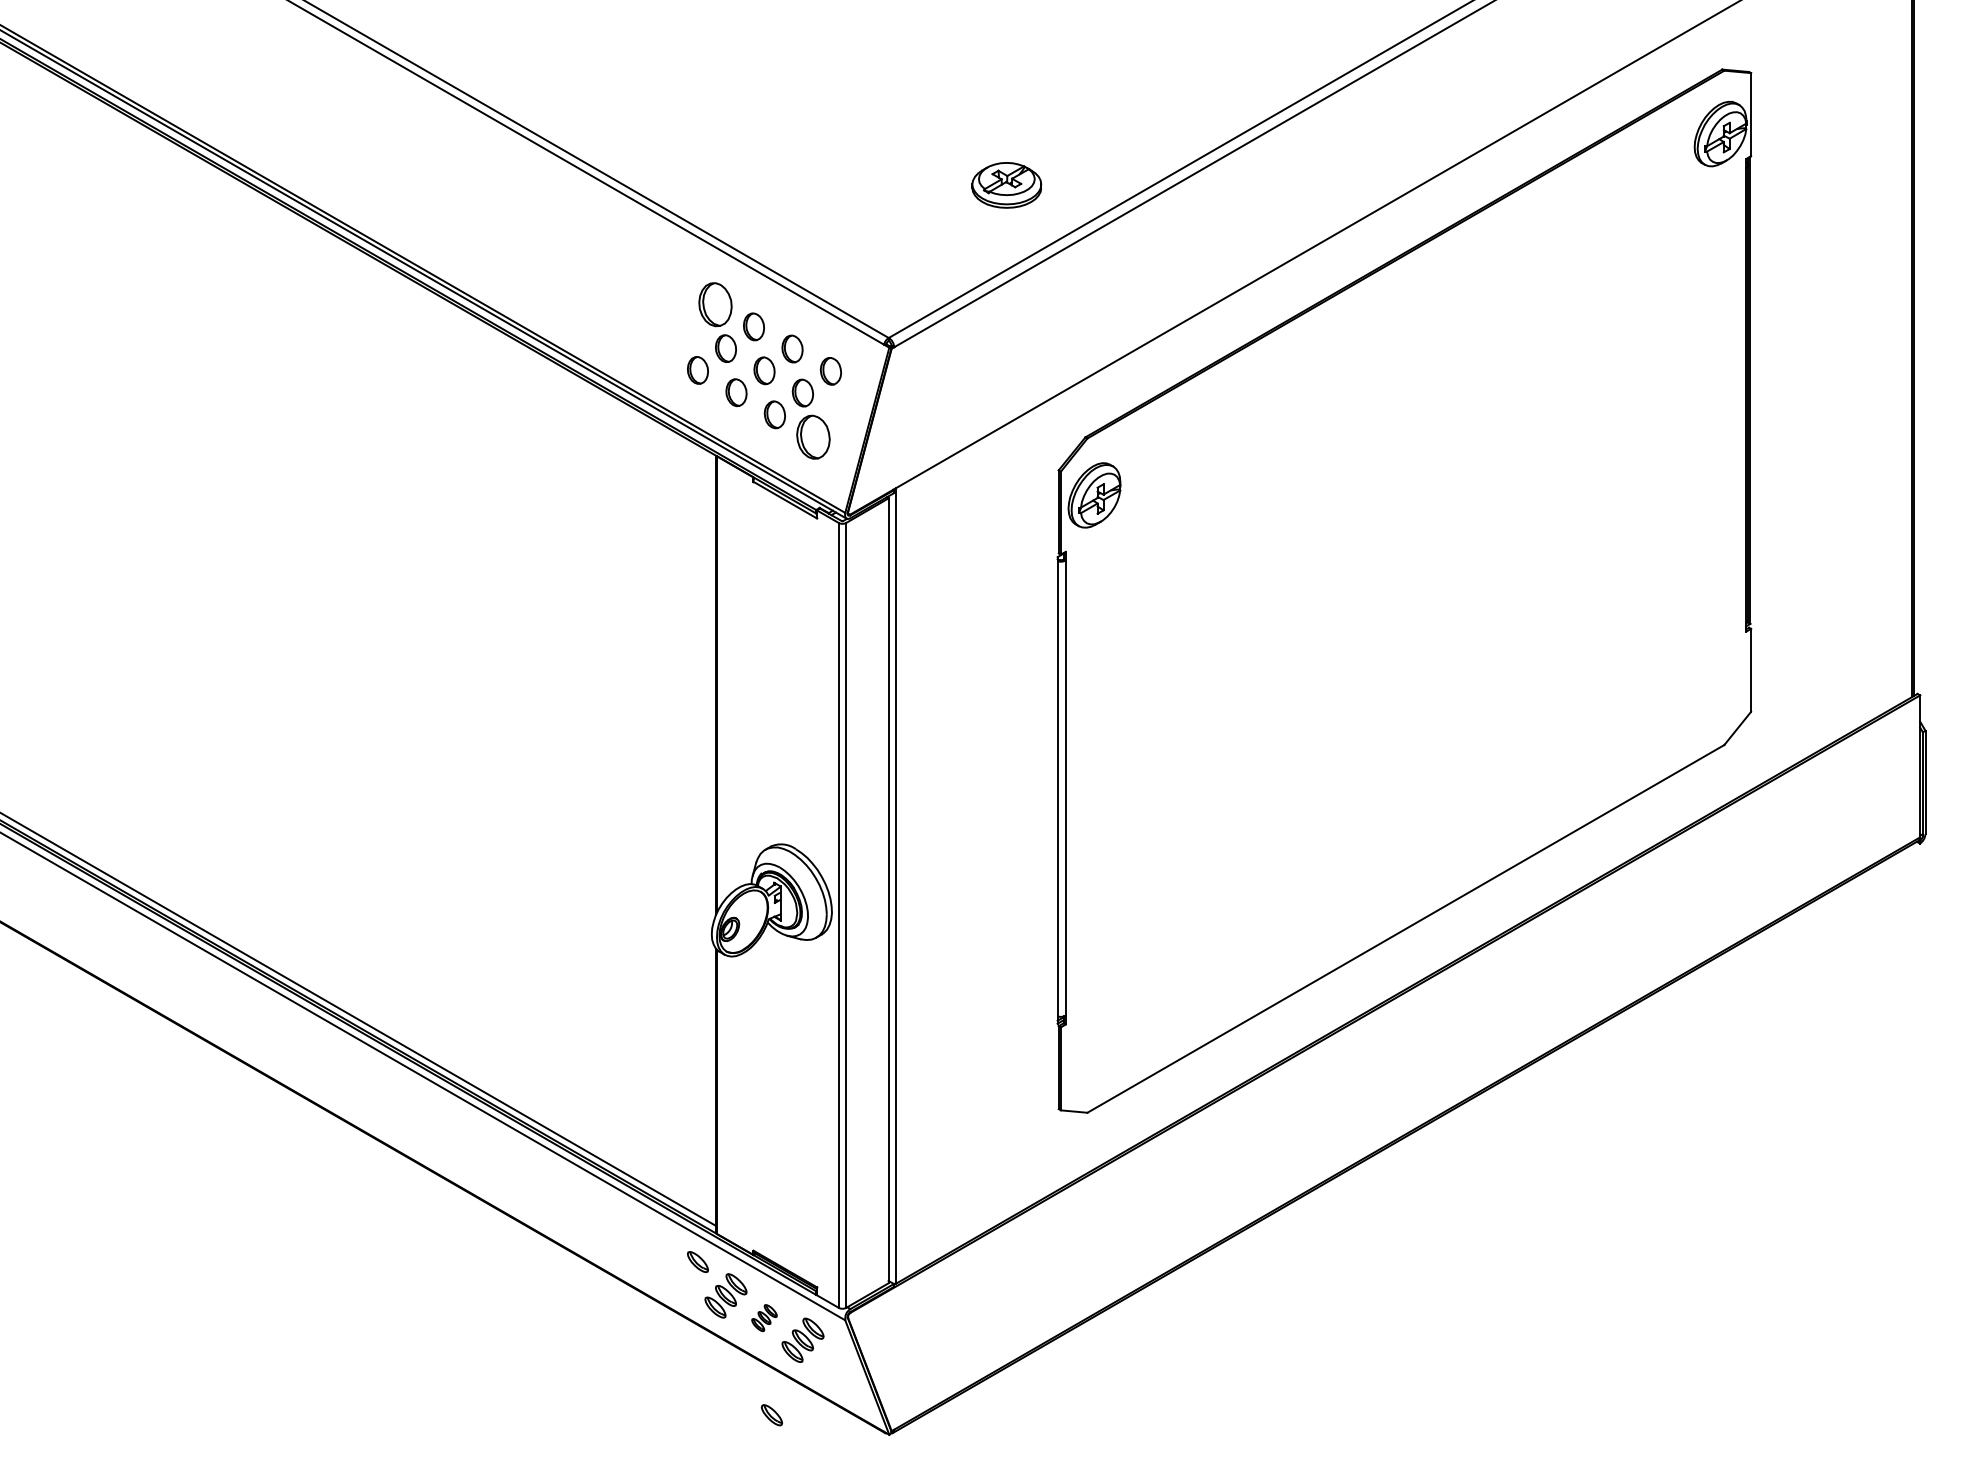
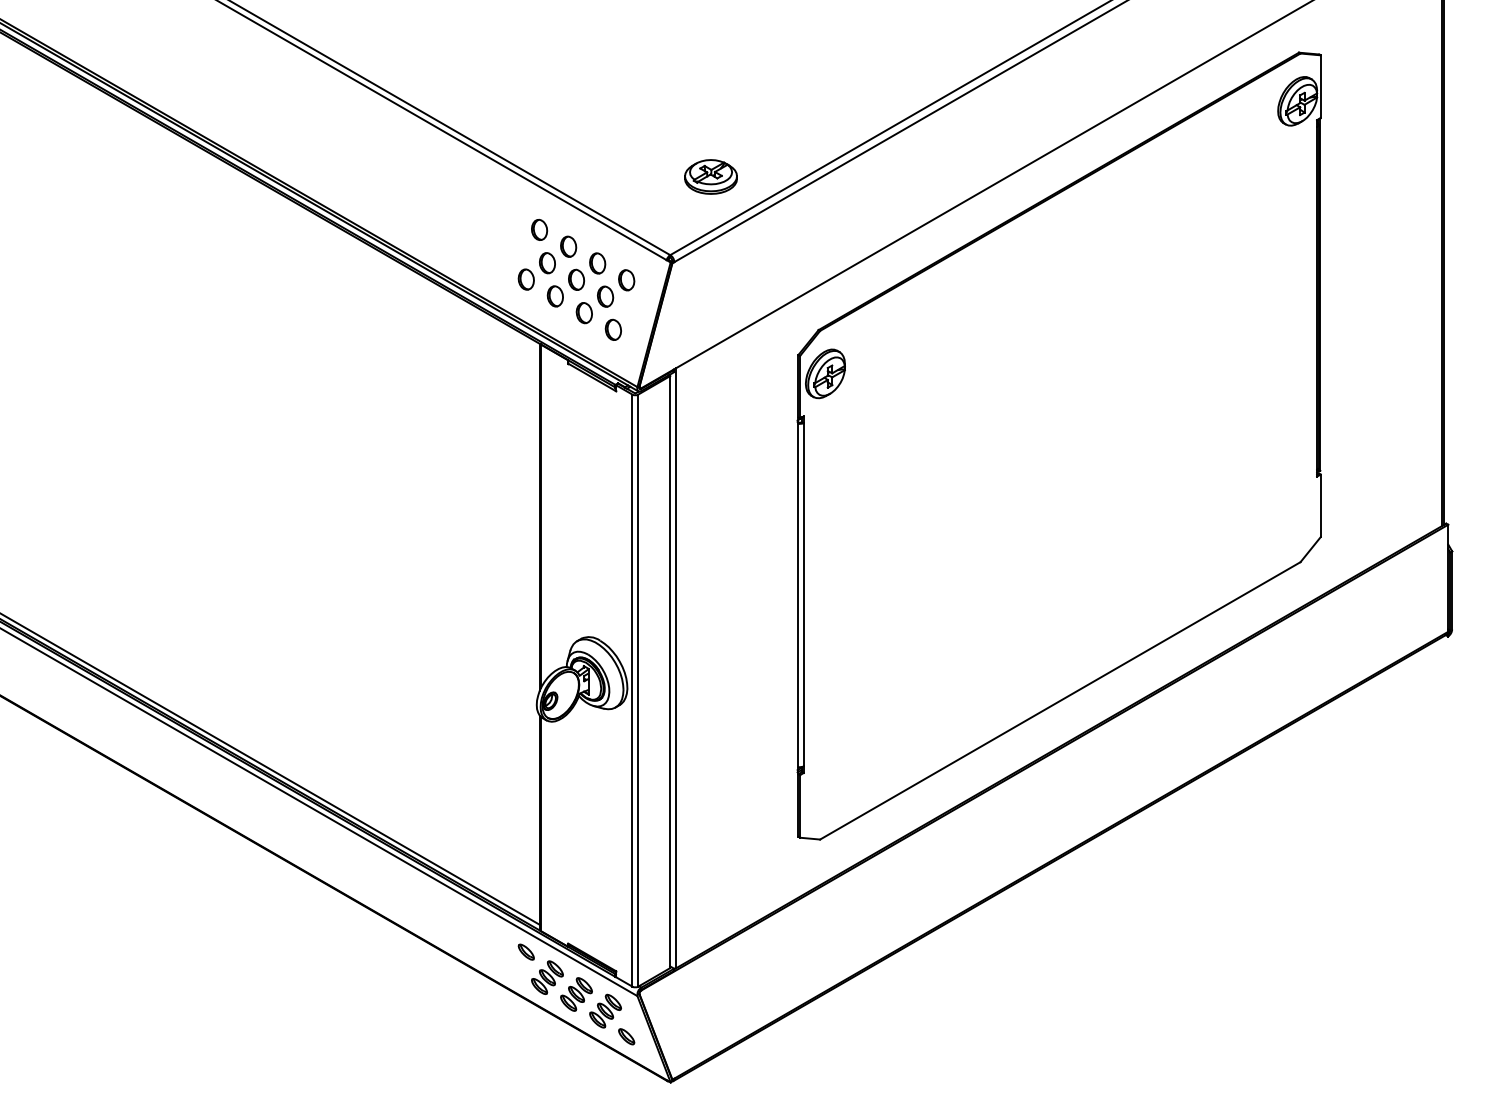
part: (1006, 185) -> (710, 177), moved
part: (715, 304) -> (539, 229), size x0.62
part: (813, 436) -> (613, 329), size x0.62
part: (764, 1317) -> (576, 993), size x1.67
part: (771, 1415) -> (626, 1036), moved

